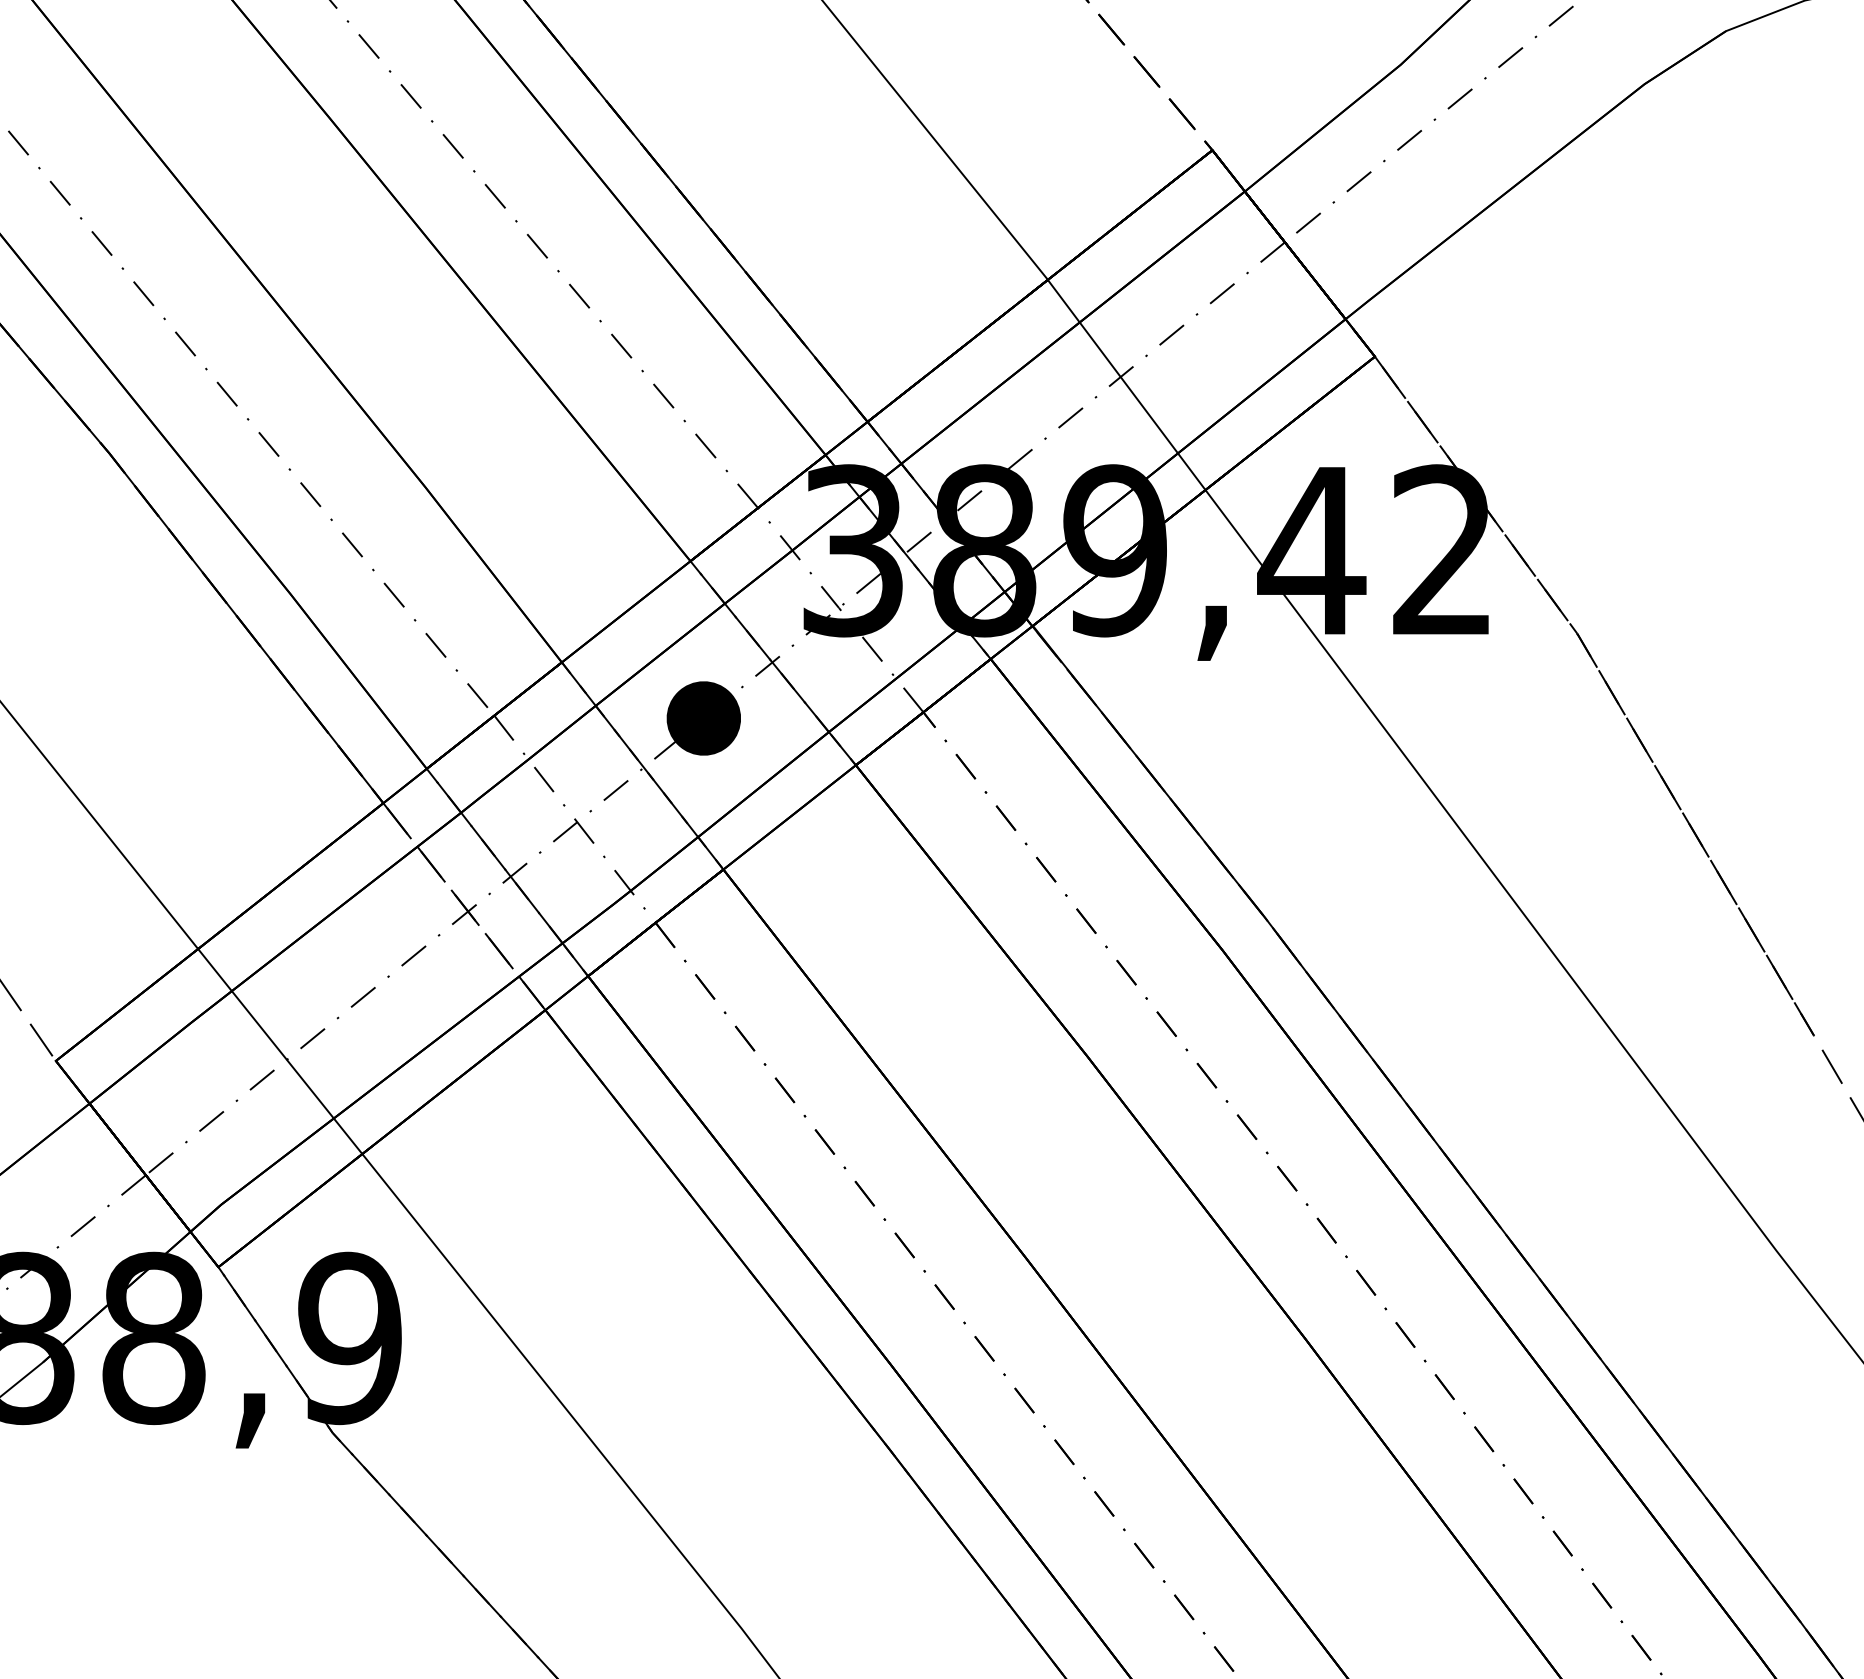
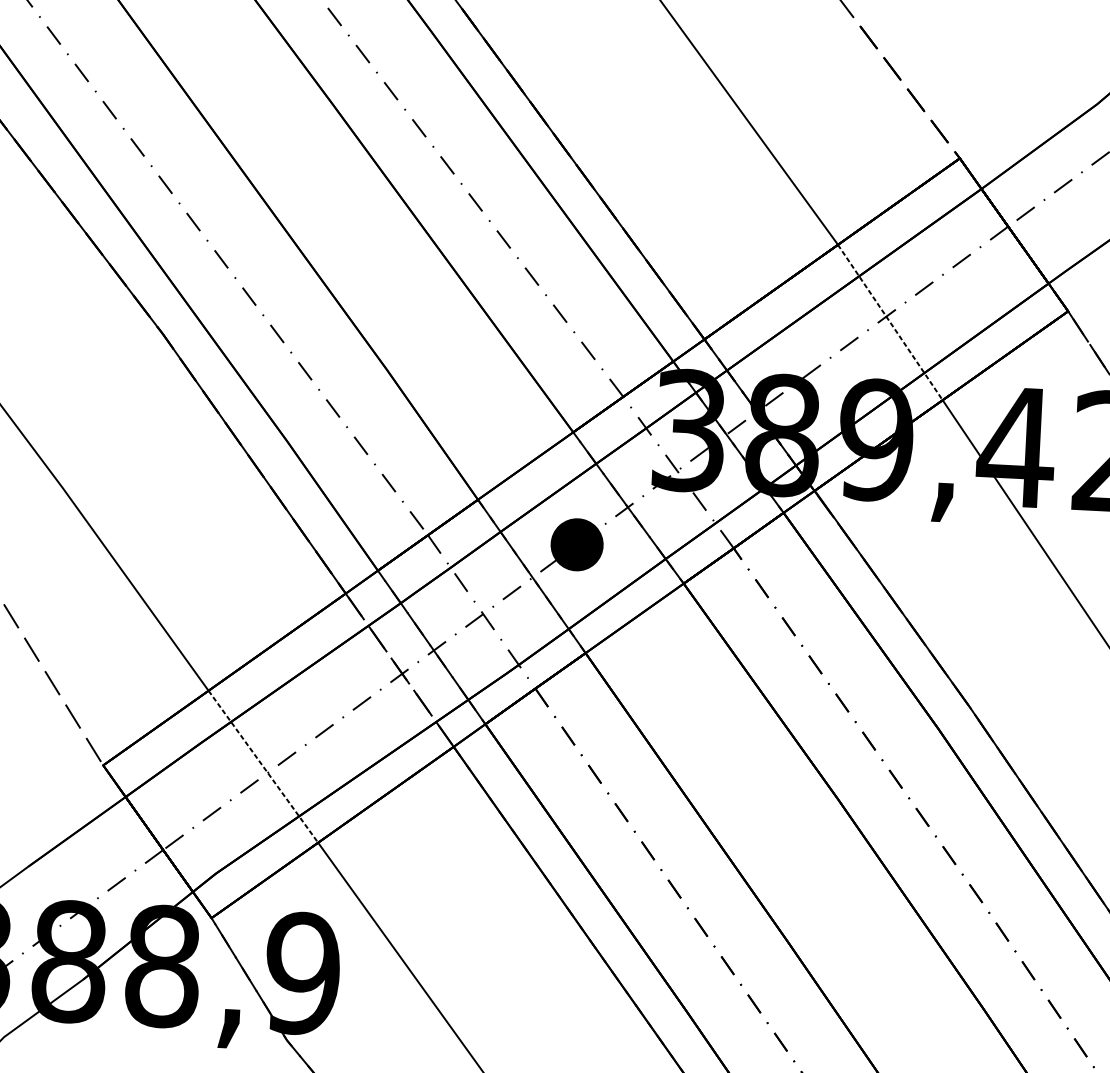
line: (1126, 385) -> (890, 322), solid -> dashed
line: (280, 1051) -> (263, 766), solid -> dashed

